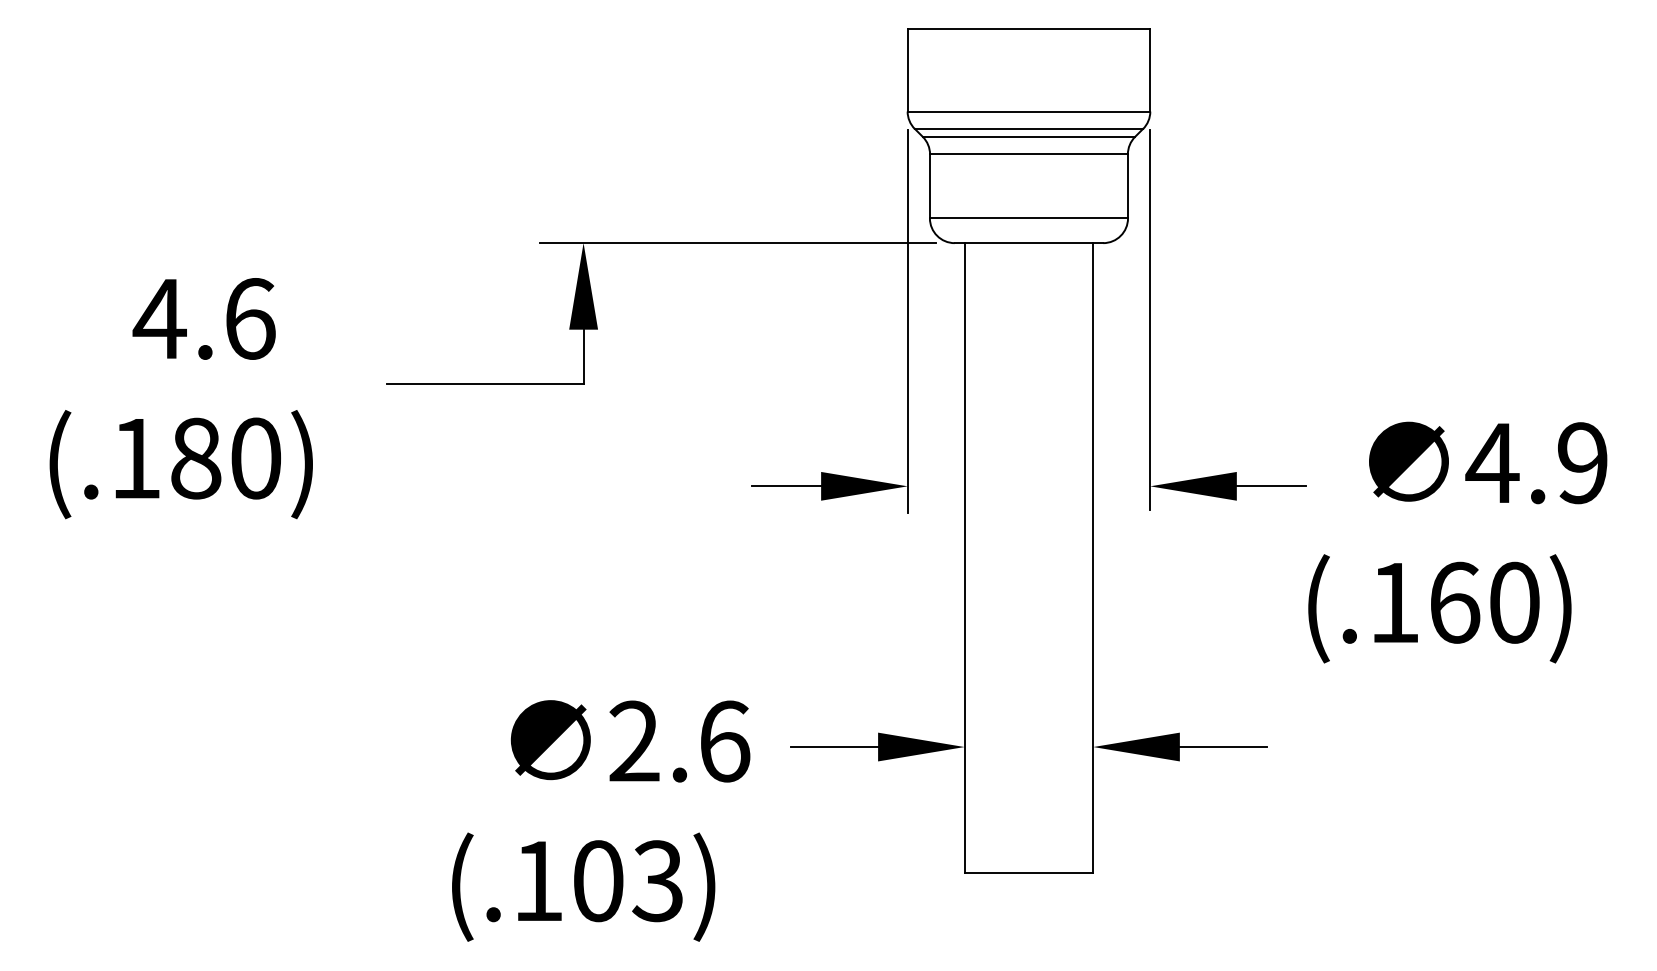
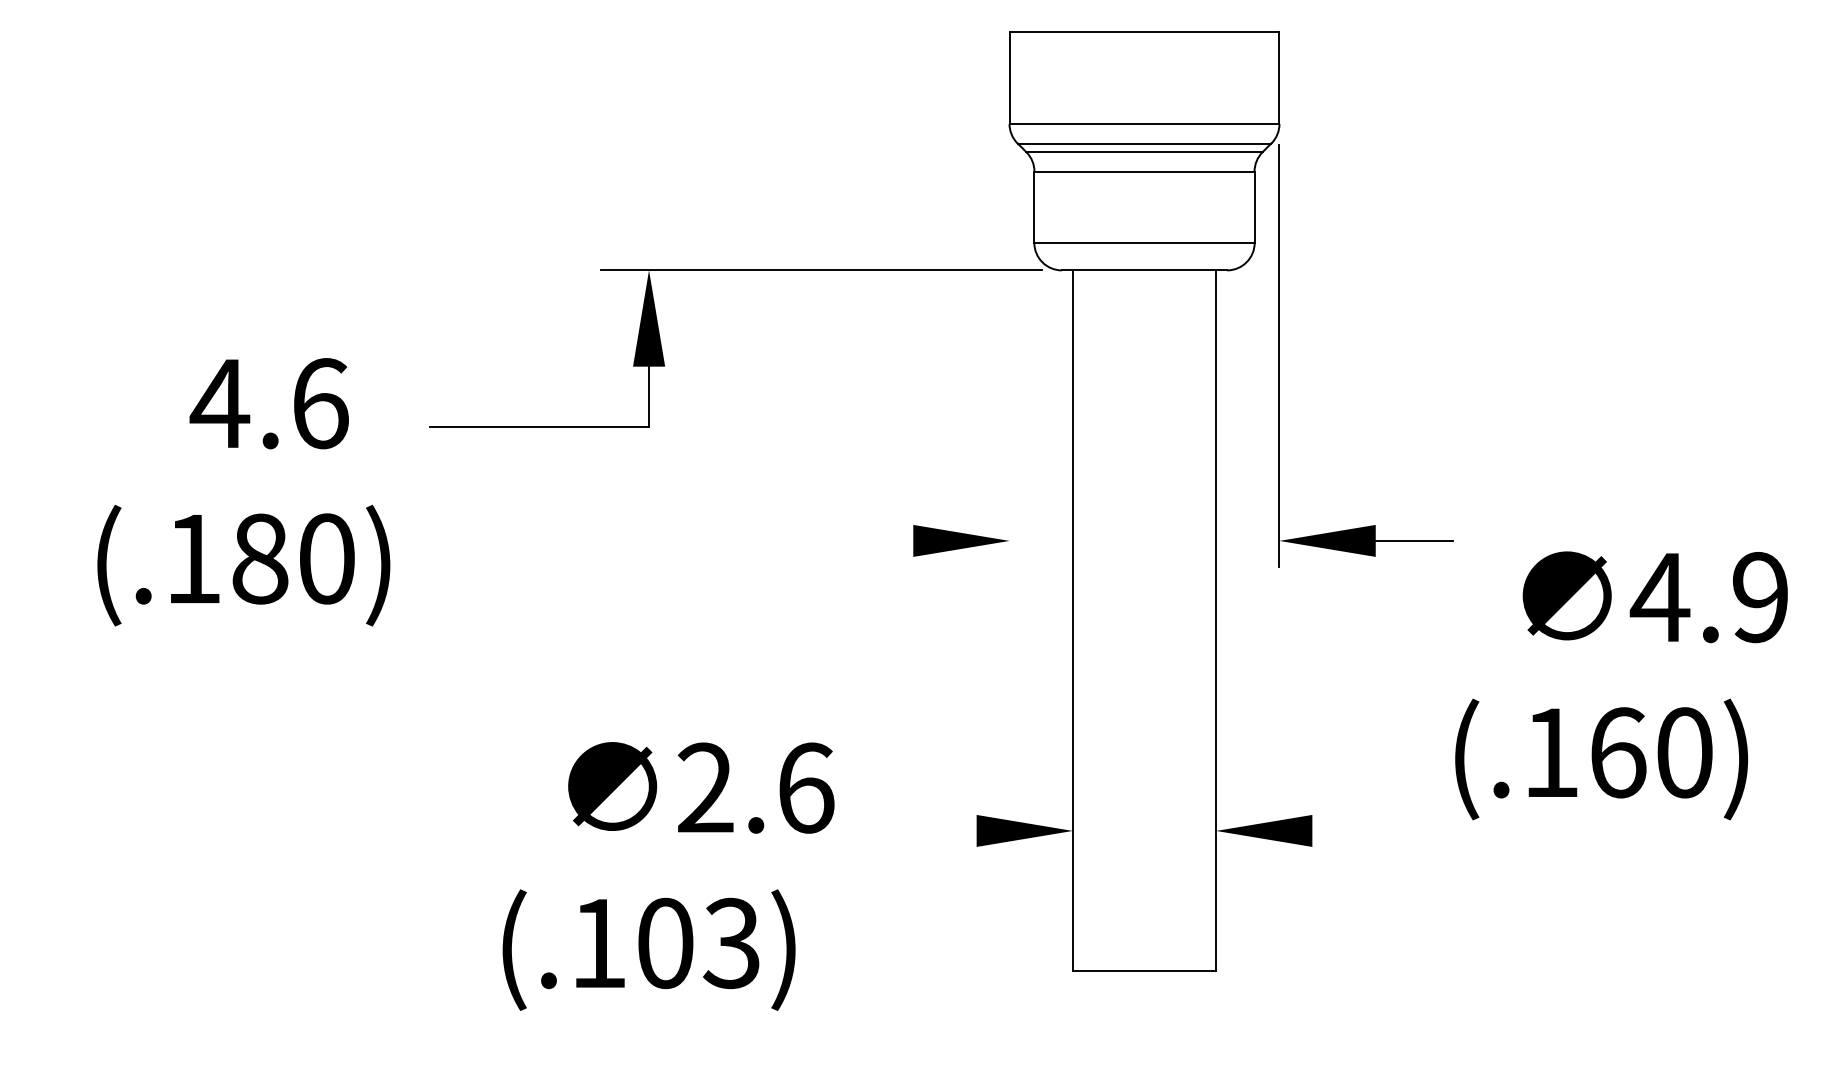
line: (907, 321) -> (1009, 357), removed
text: (180, 398) -> (242, 492), moved
line: (786, 486) -> (874, 541), removed
text: (1457, 542) -> (1621, 685), moved
line: (834, 747) -> (928, 831), removed
line: (1222, 747) -> (1359, 831), removed
text: (601, 820) -> (668, 875), moved

